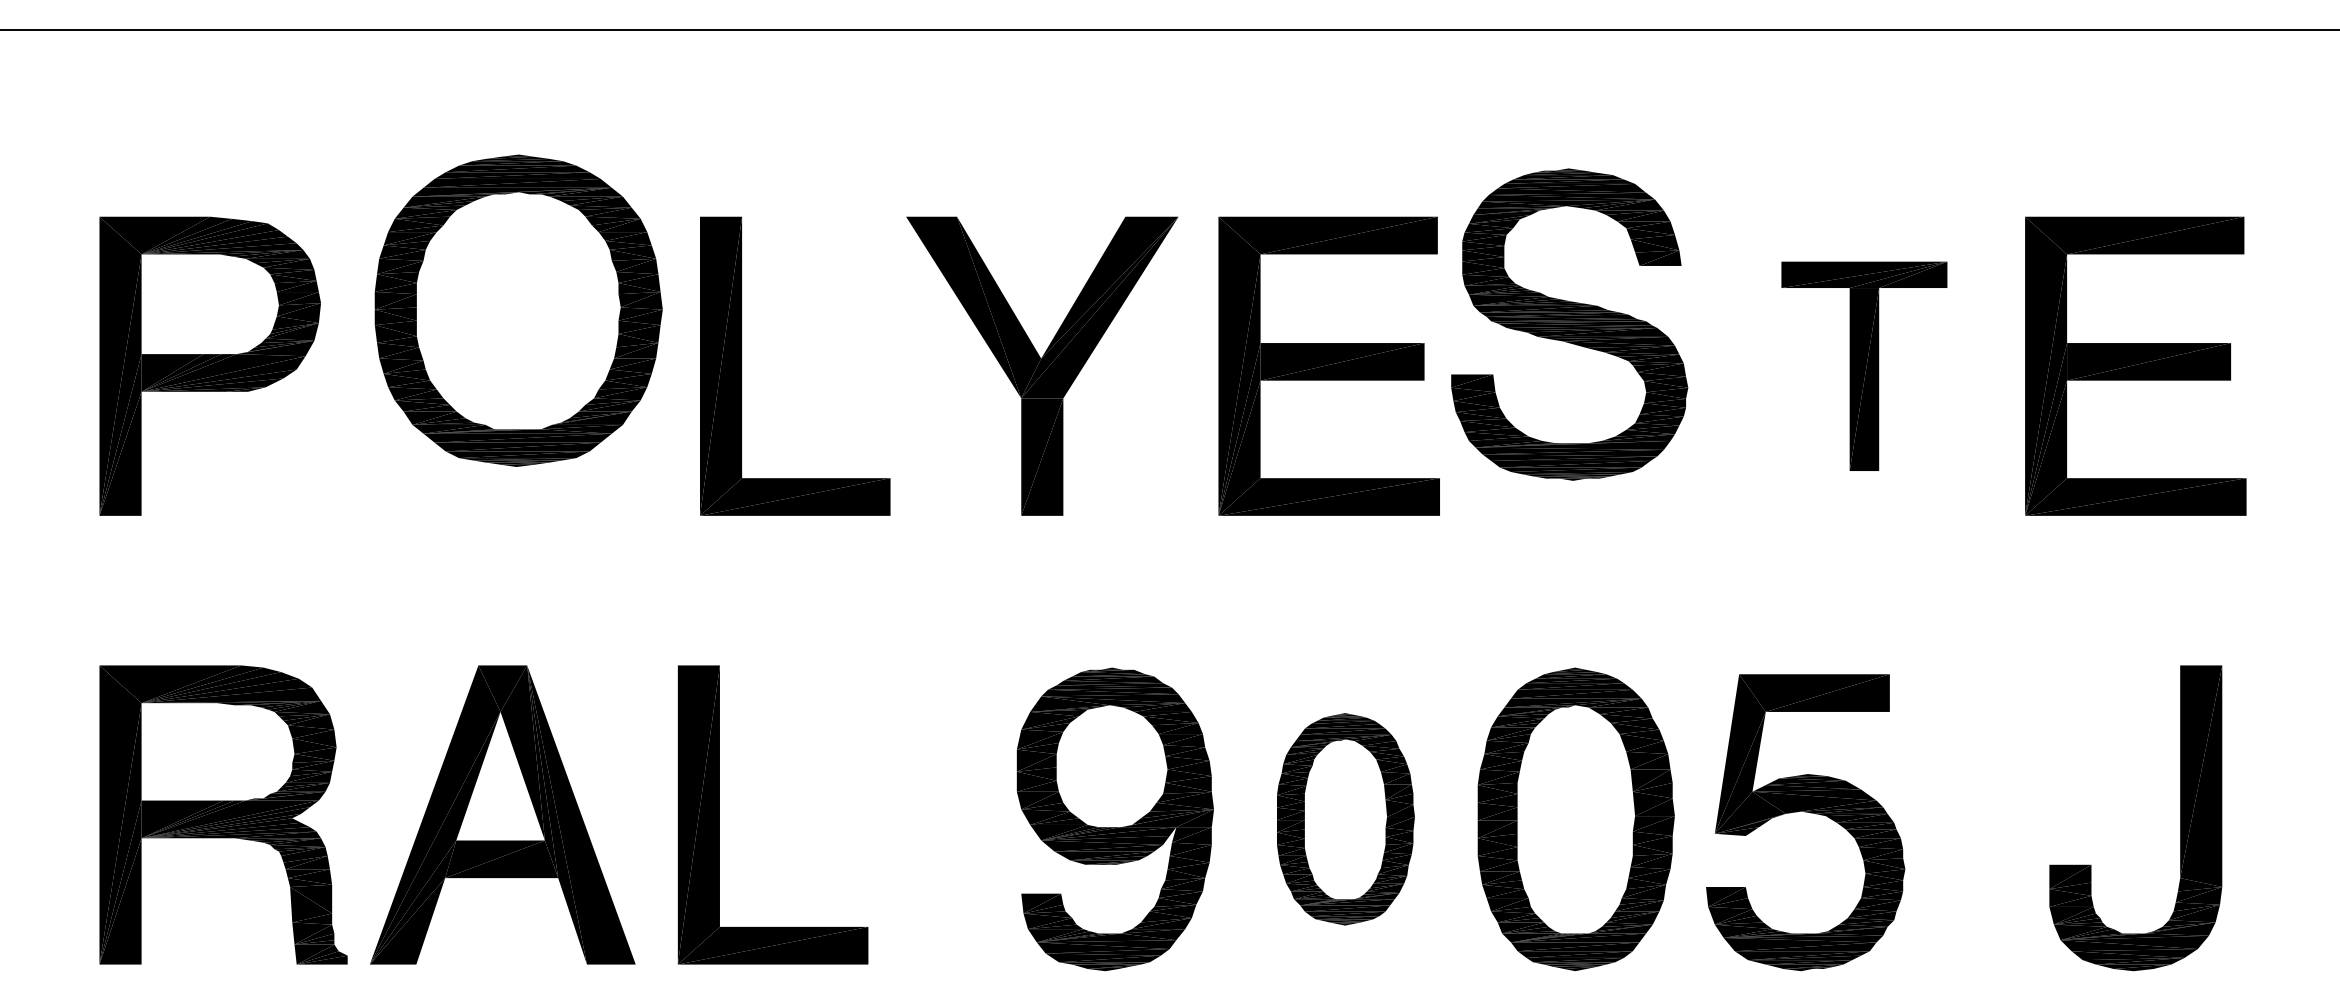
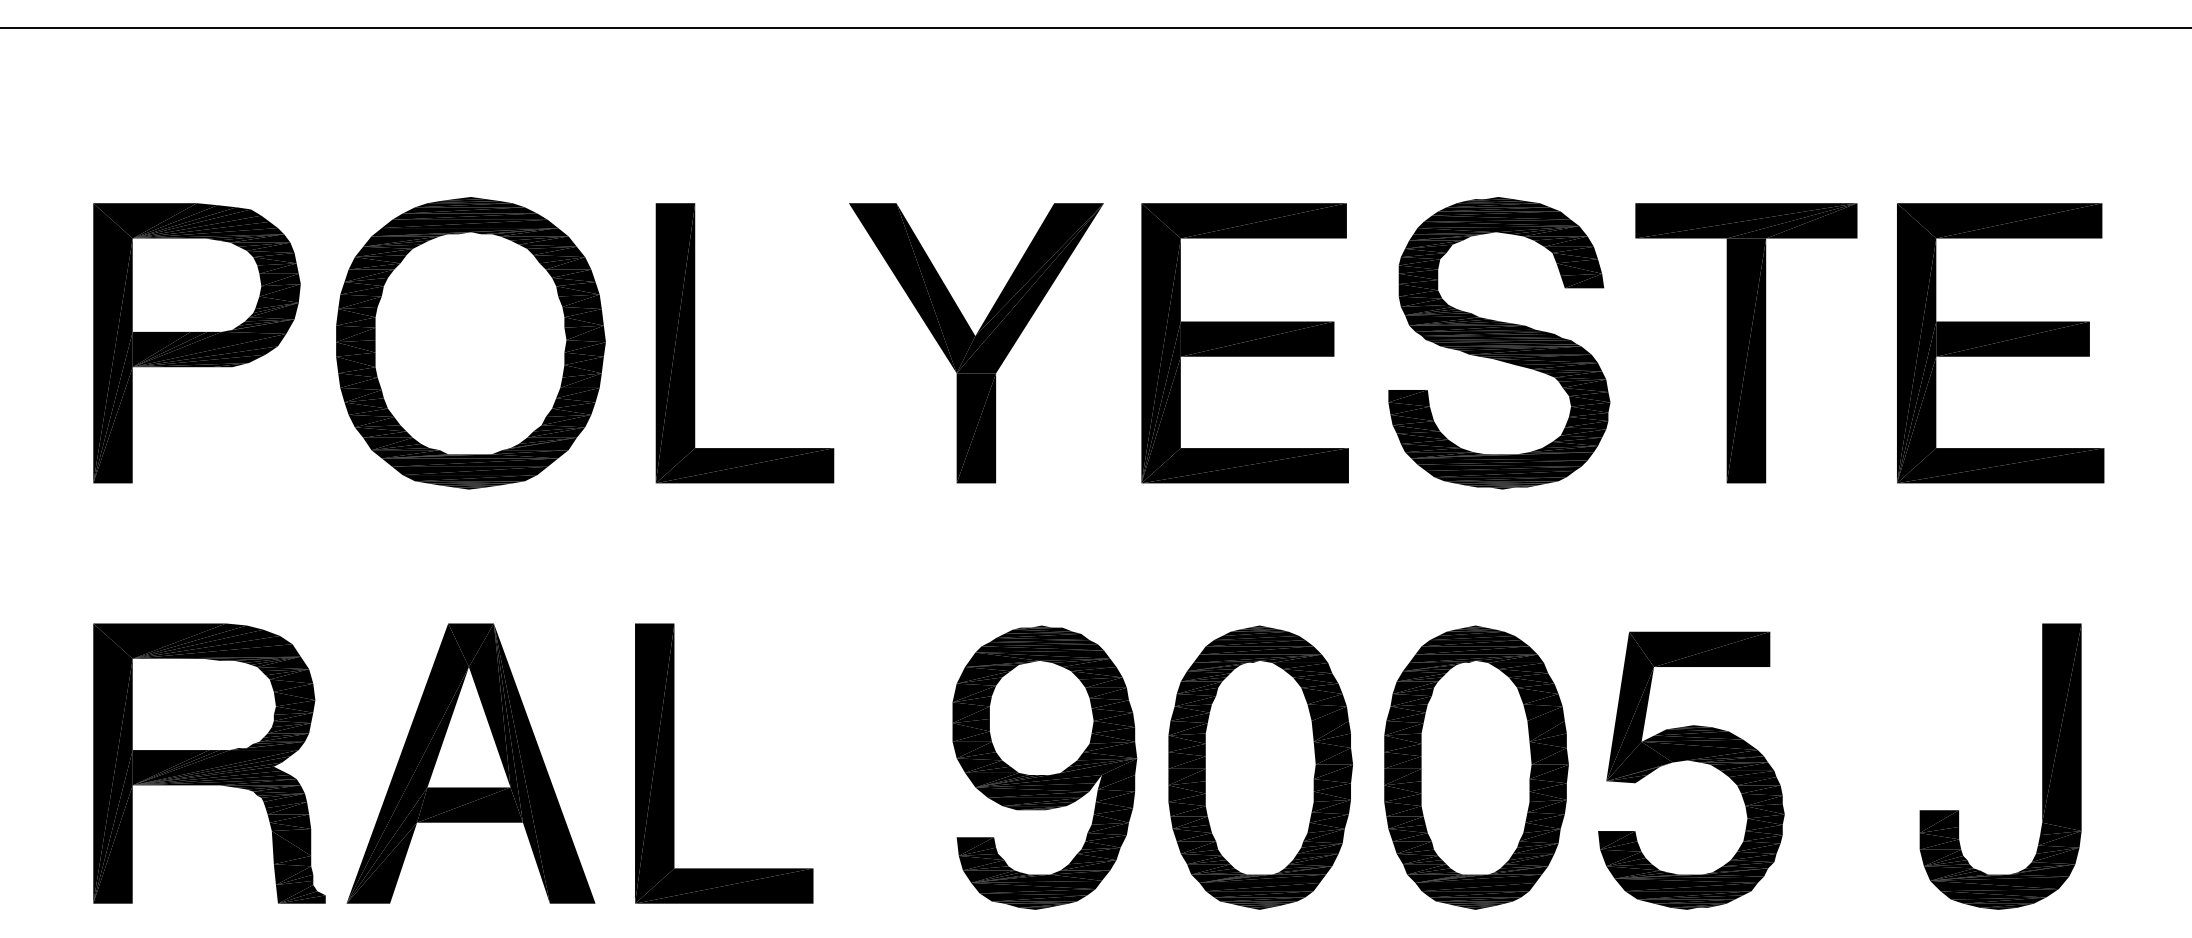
part: (518, 311) -> (470, 343), moved
part: (1569, 324) -> (1499, 343), moved
part: (1864, 366) -> (1746, 343), size x1.43
part: (1345, 819) -> (1260, 767), size x1.43

